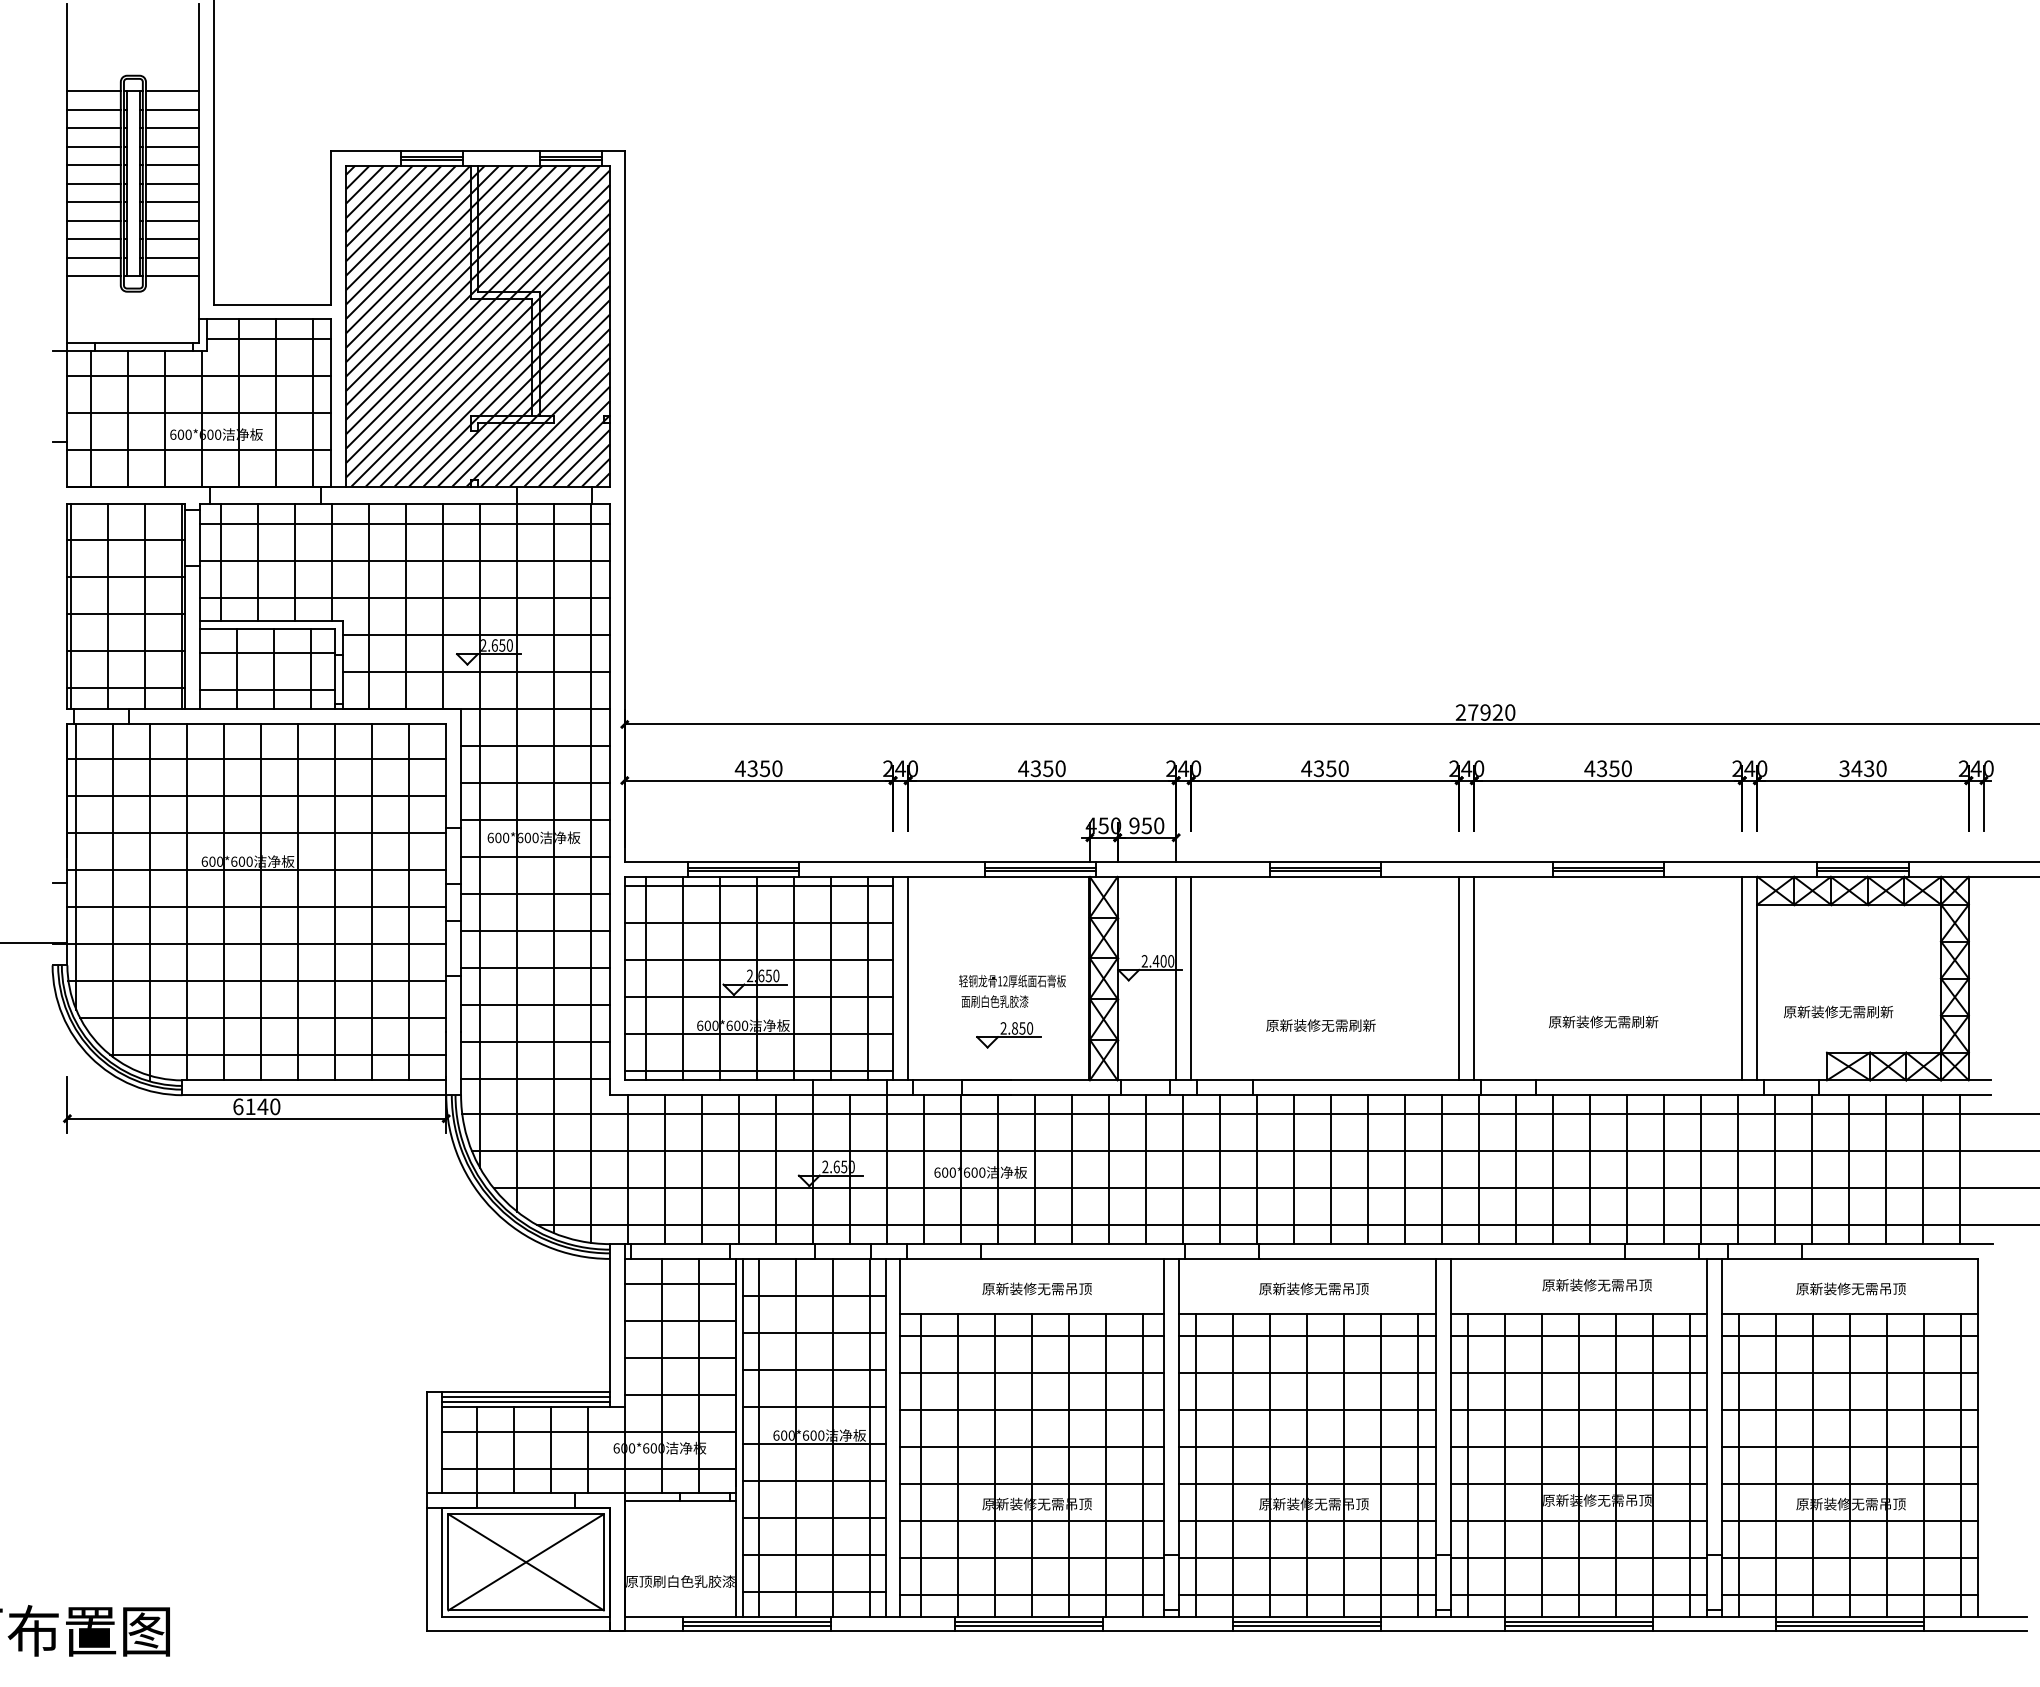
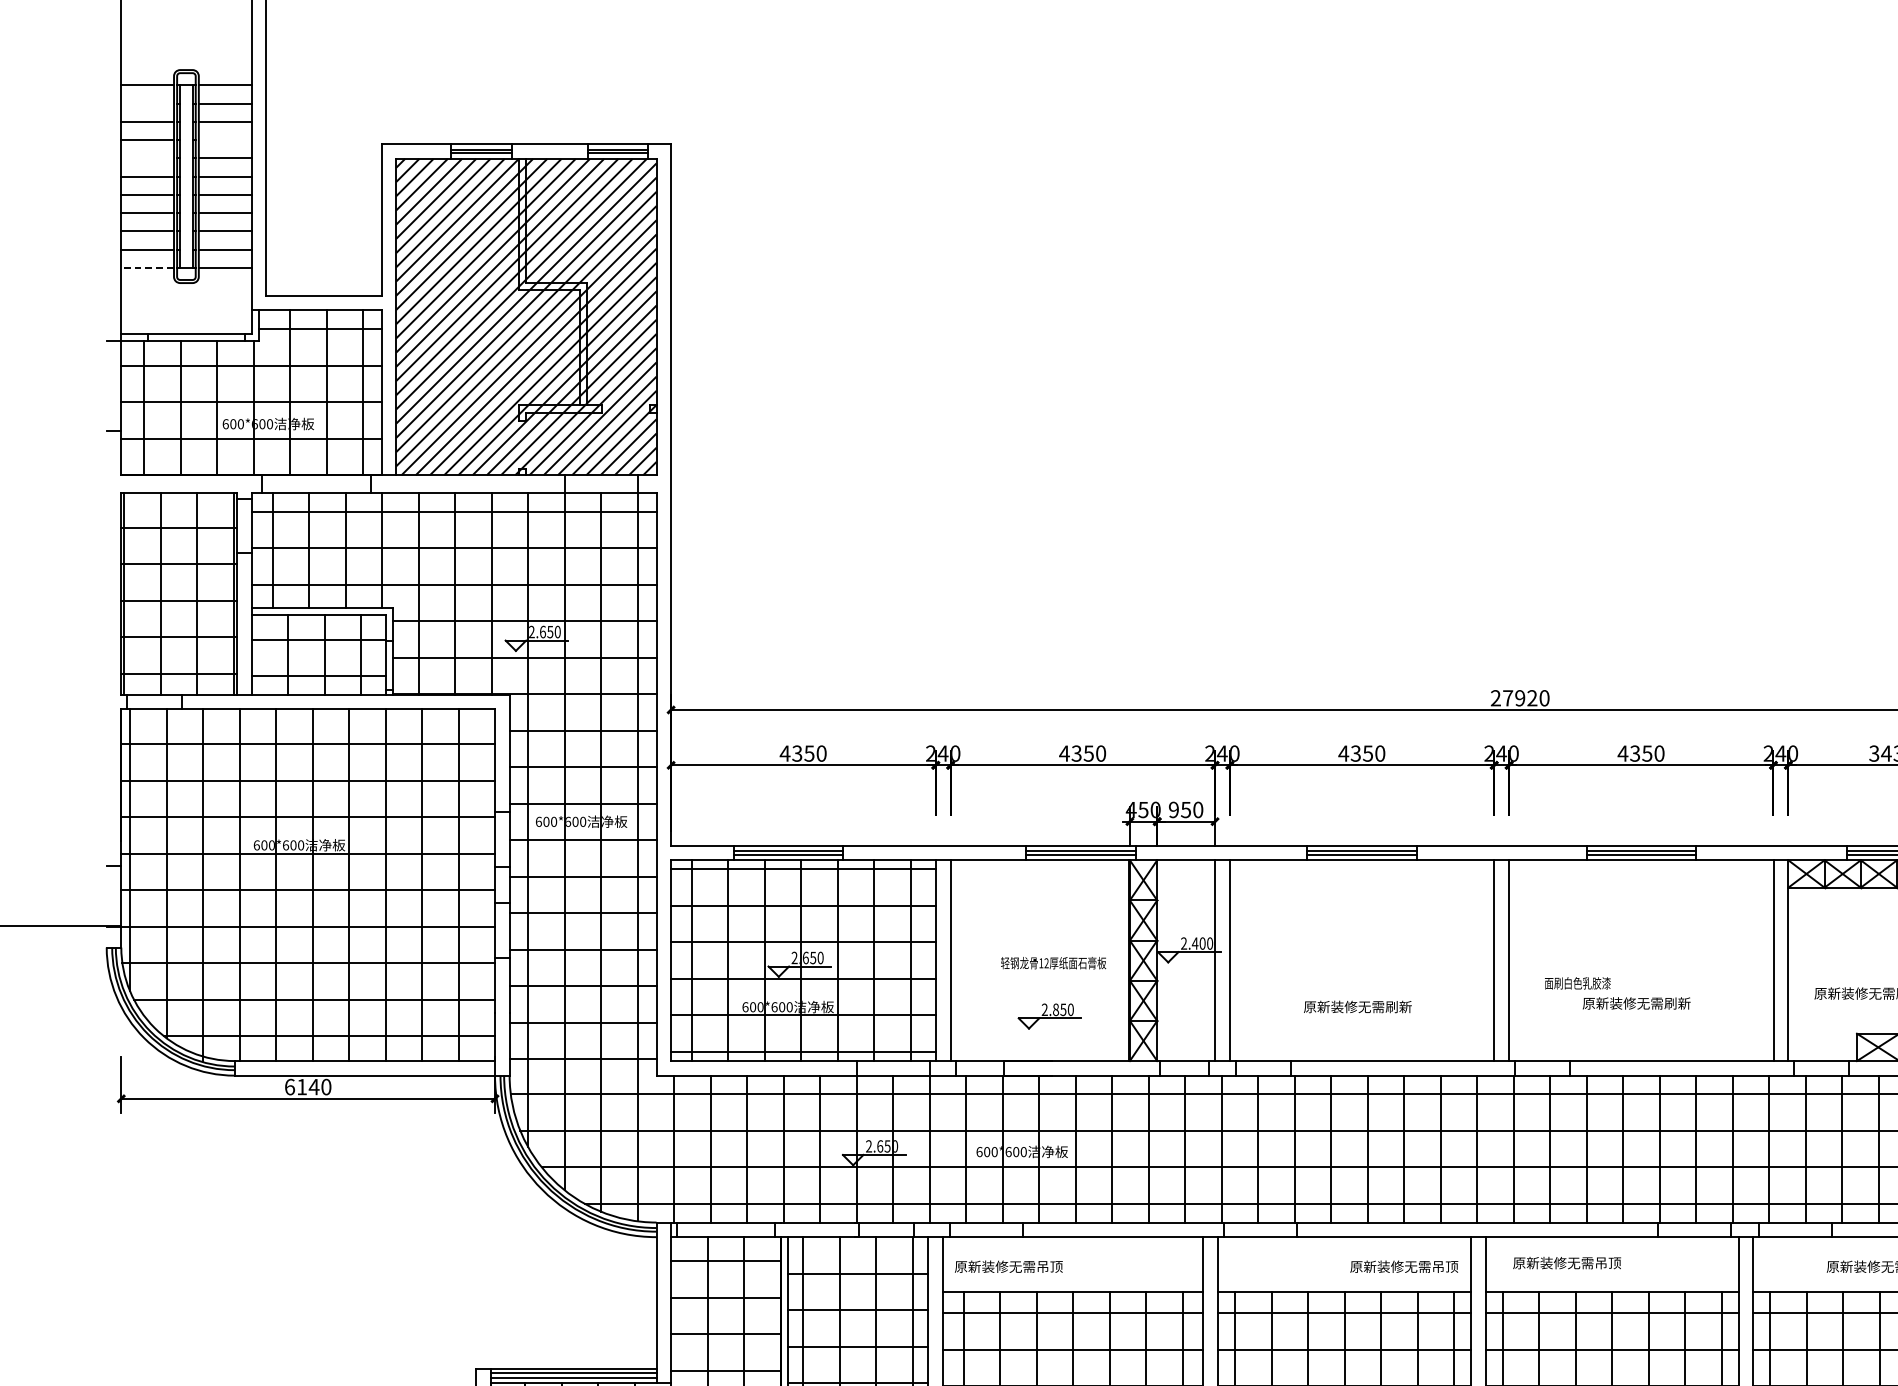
line: (93, 109) -> (147, 103), removed
line: (172, 146) -> (224, 139), removed
line: (93, 165) -> (147, 158), removed
line: (94, 276) -> (148, 268), solid -> dashed
text: (994, 1001) -> (1577, 983), moved
text: (1596, 1285) -> (1566, 1263), moved
text: (1036, 1288) -> (1008, 1266), moved
text: (1313, 1288) -> (1403, 1266), moved

